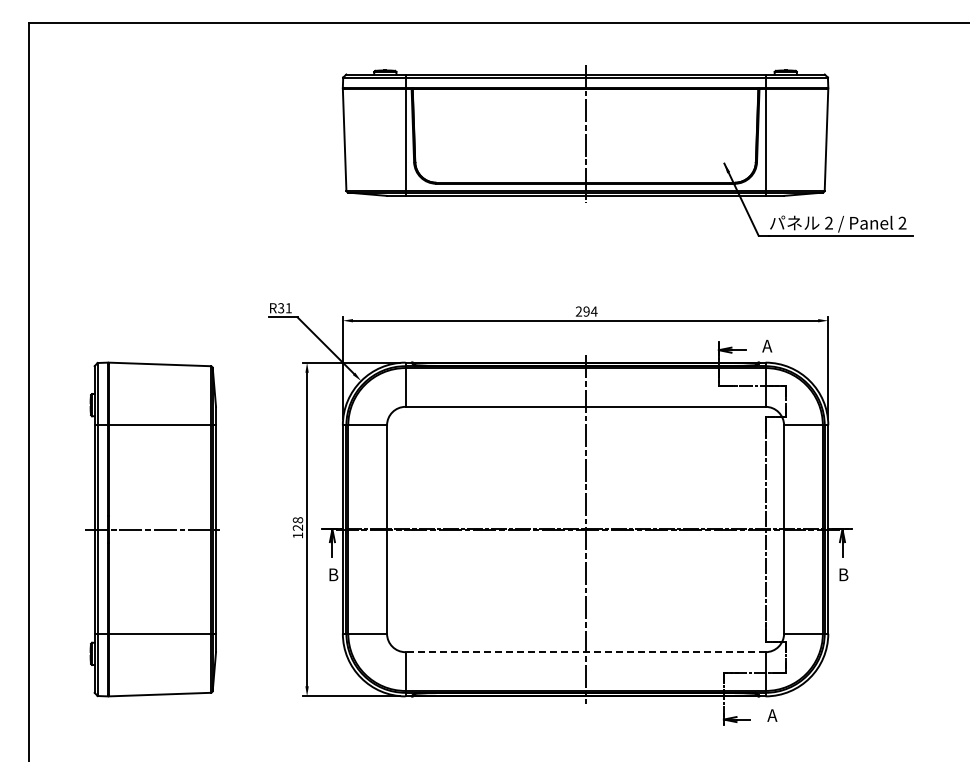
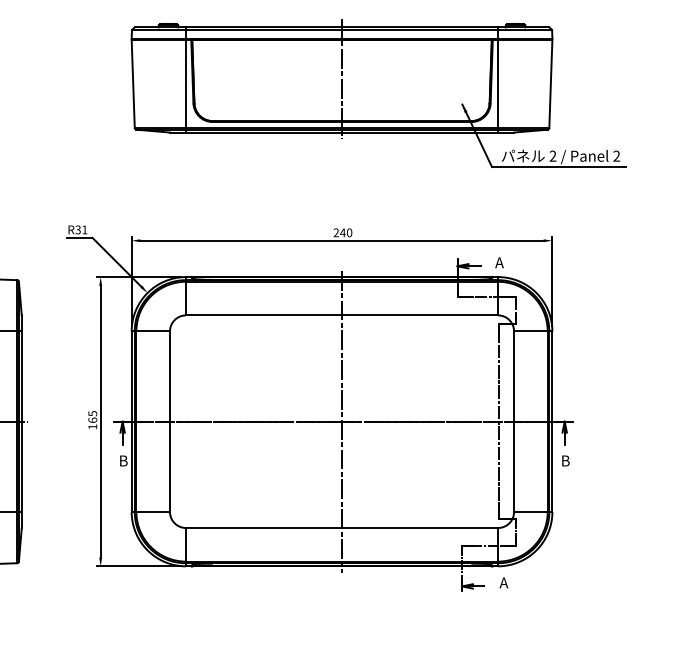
text: (590, 311) -> (346, 232), 294 -> 240
text: (297, 524) -> (92, 417), 128 -> 165
line: (585, 652) -> (341, 528), dashed -> solid

